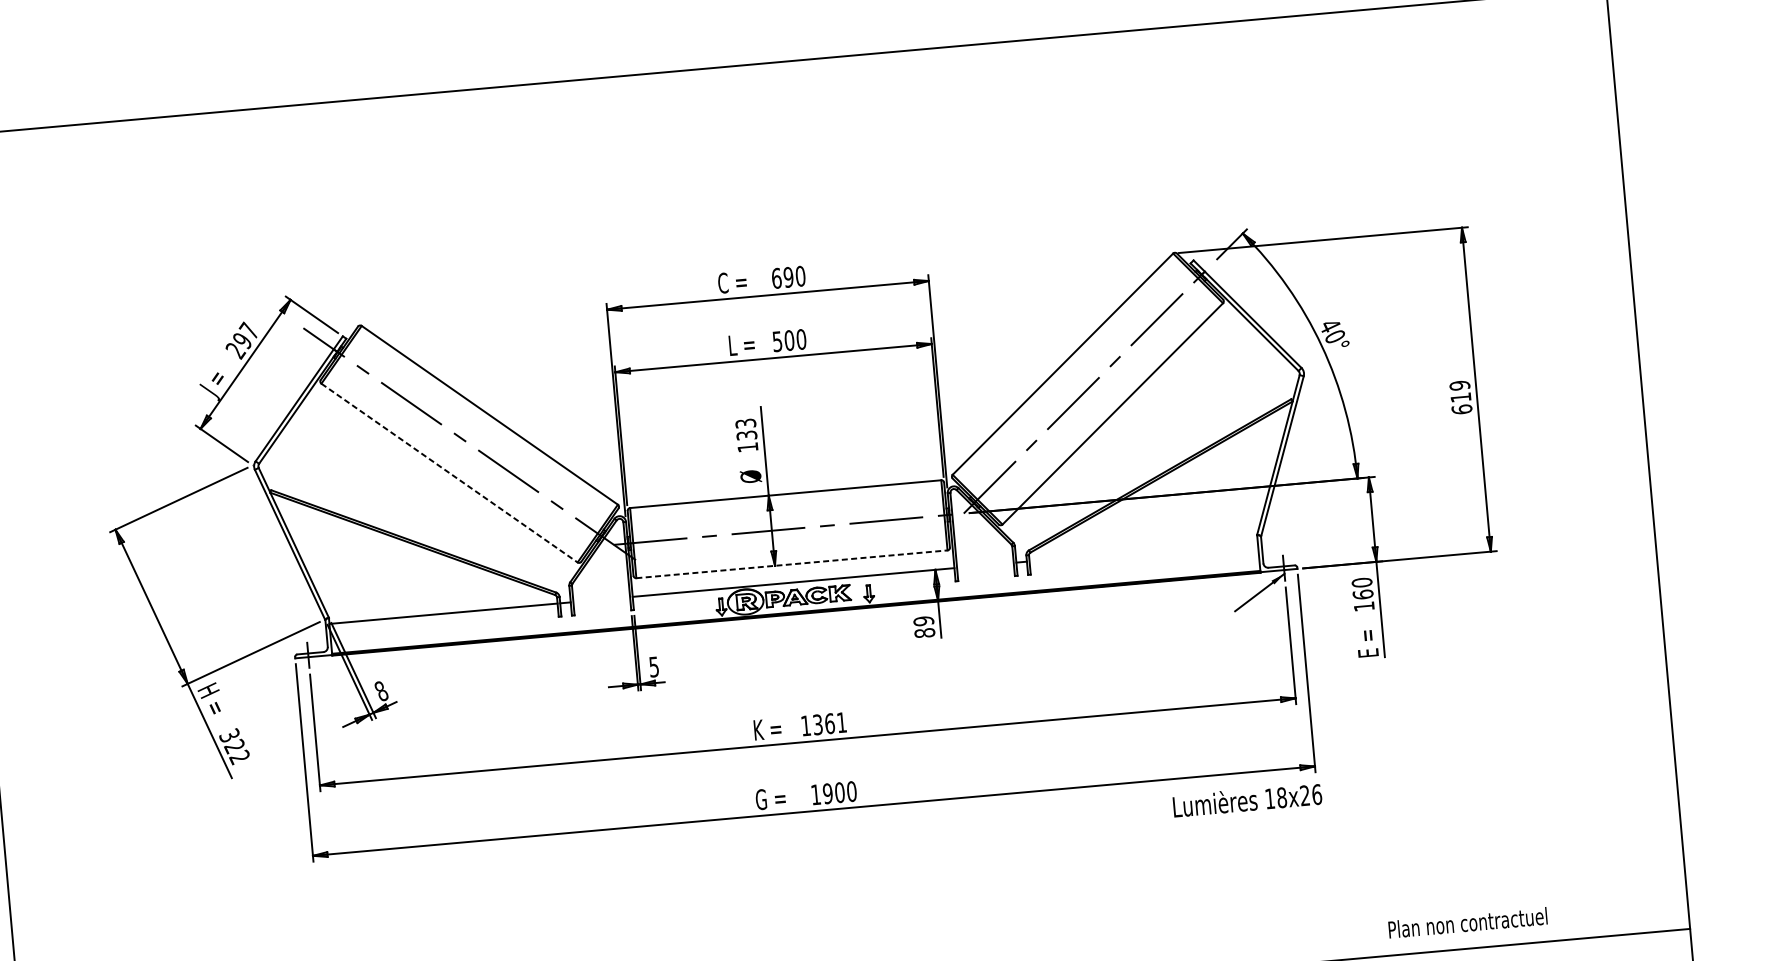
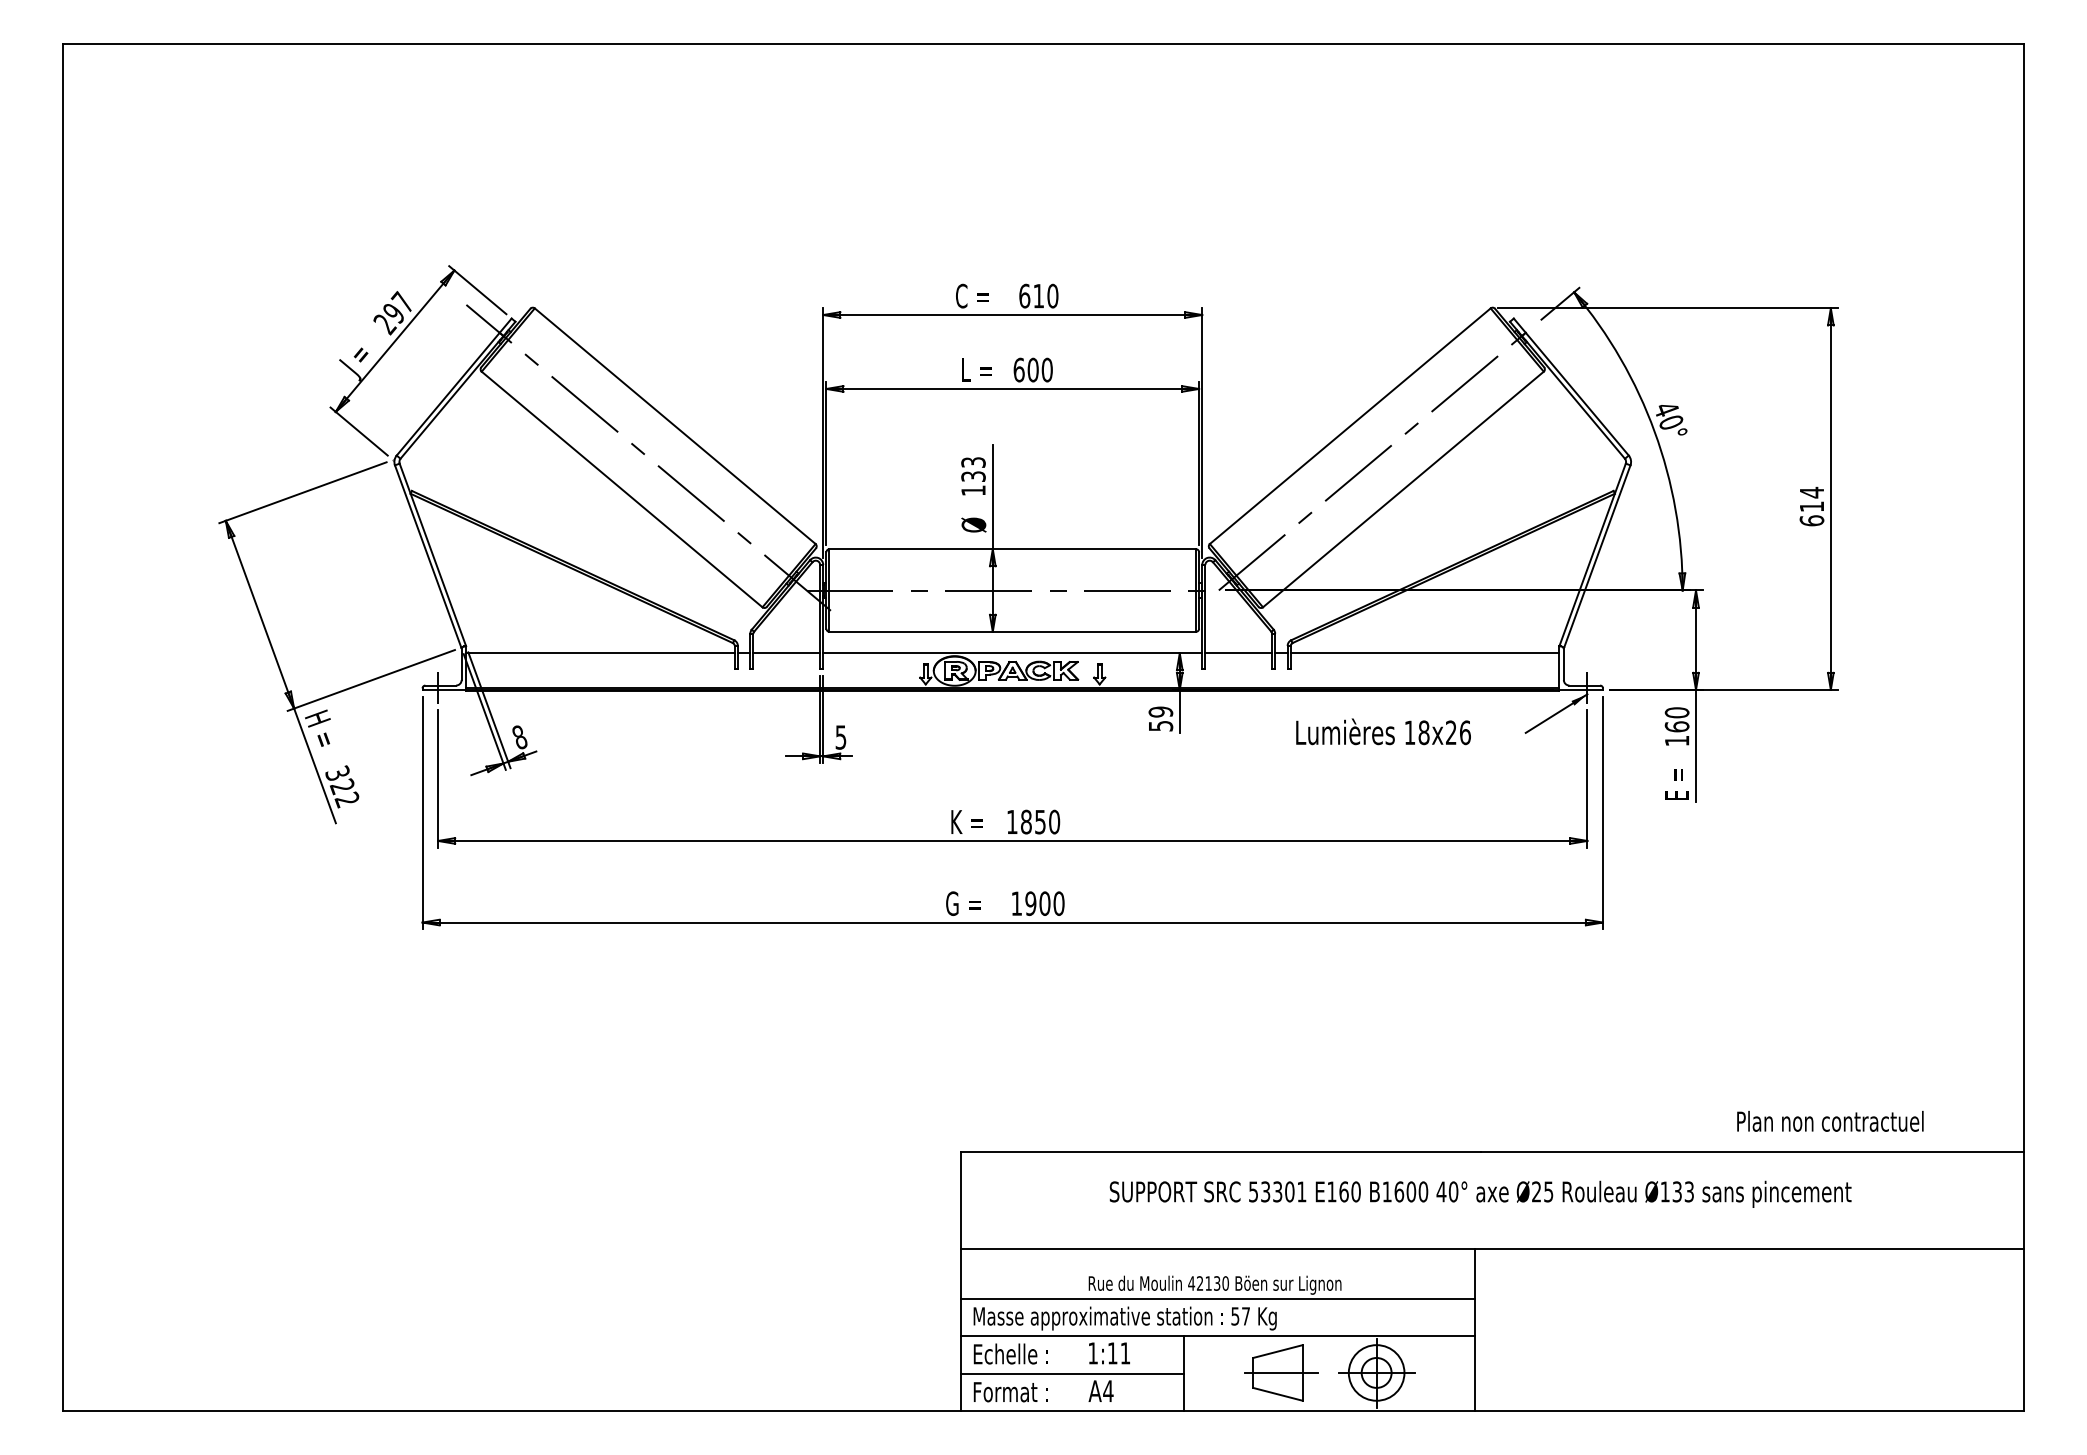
text: (788, 276) -> (1038, 295), 690 -> 610
text: (776, 341) -> (1018, 369), 500 -> 600
text: (1459, 385) -> (1811, 492), 619 -> 614
line: (449, 473) -> (622, 489), dashed -> solid
line: (1143, 551) -> (1424, 653), added
line: (792, 563) -> (1013, 631), dashed -> solid
line: (985, 565) -> (1238, 653), added
line: (601, 599) -> (786, 653), added
text: (924, 632) -> (1160, 725), 89 -> 59
text: (829, 723) -> (1040, 821), 1361 -> 1850
text: (1247, 799) -> (1383, 731), moved
text: (1468, 922) -> (1830, 1120), moved

